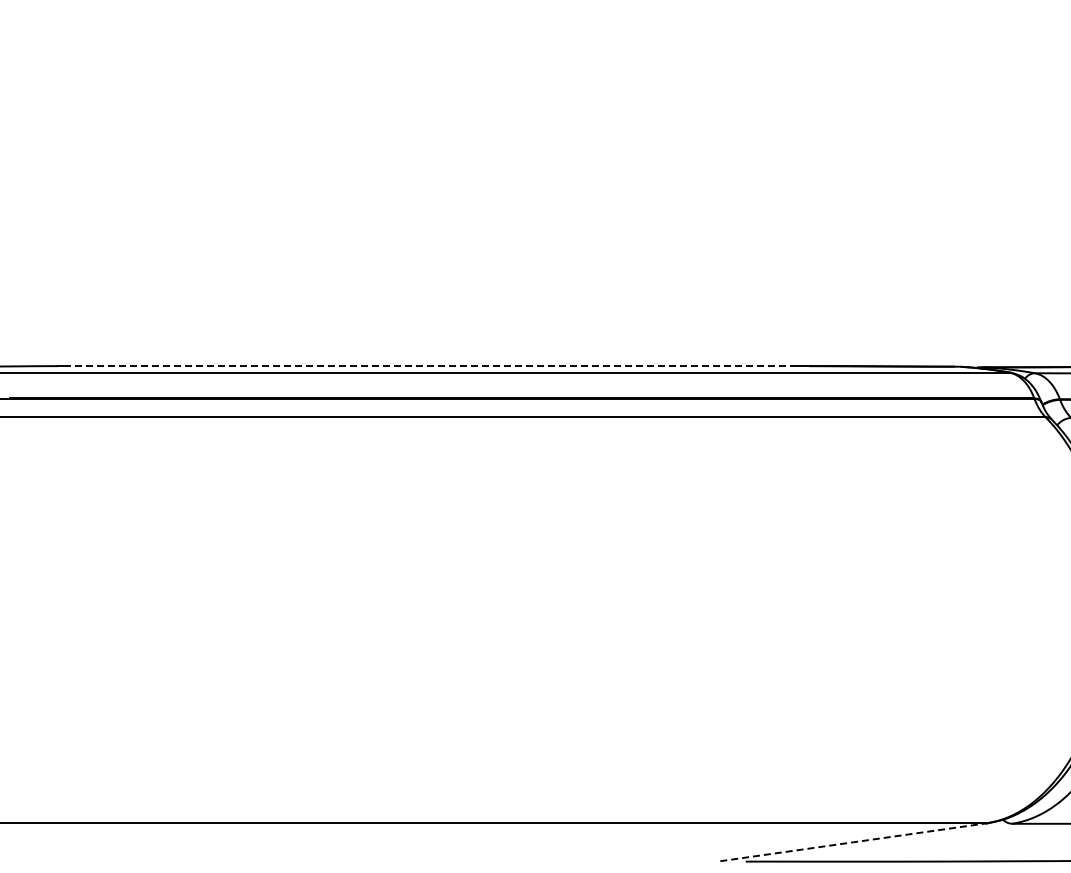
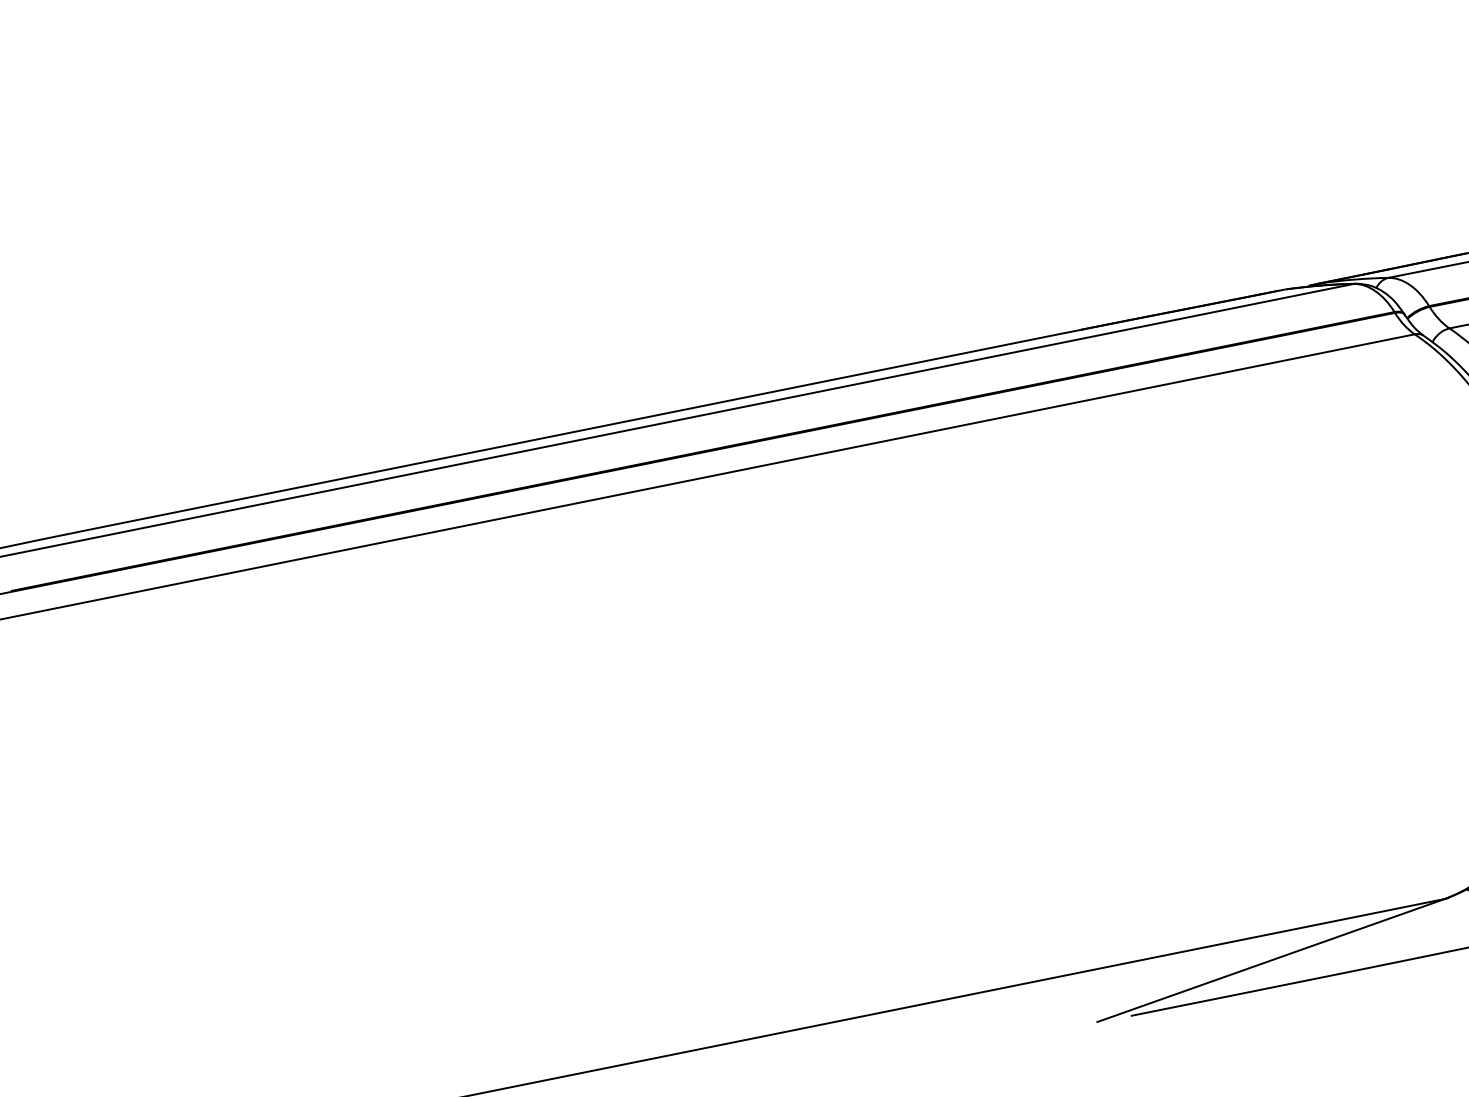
line: (430, 366) -> (570, 433), dashed -> solid
line: (853, 842) -> (1271, 960), dashed -> solid

